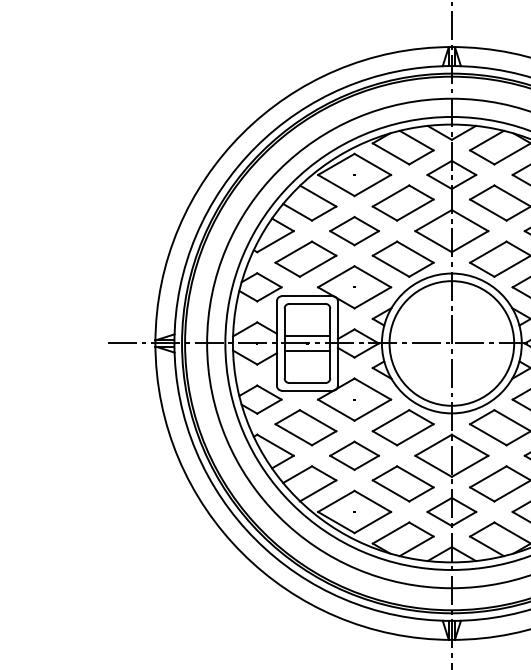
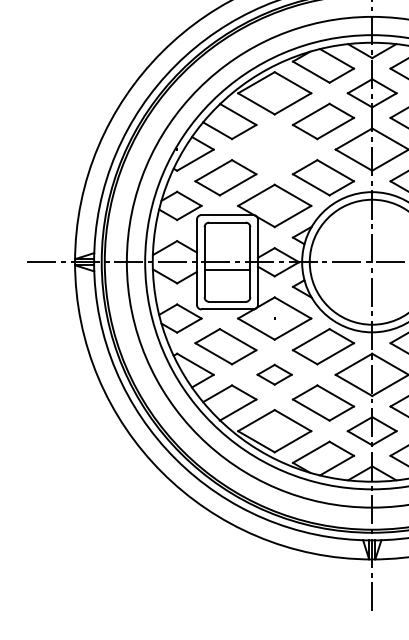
part: (354, 231) -> (274, 149), removed
line: (307, 335) -> (227, 254), removed
part: (354, 455) -> (274, 374), size x0.7

